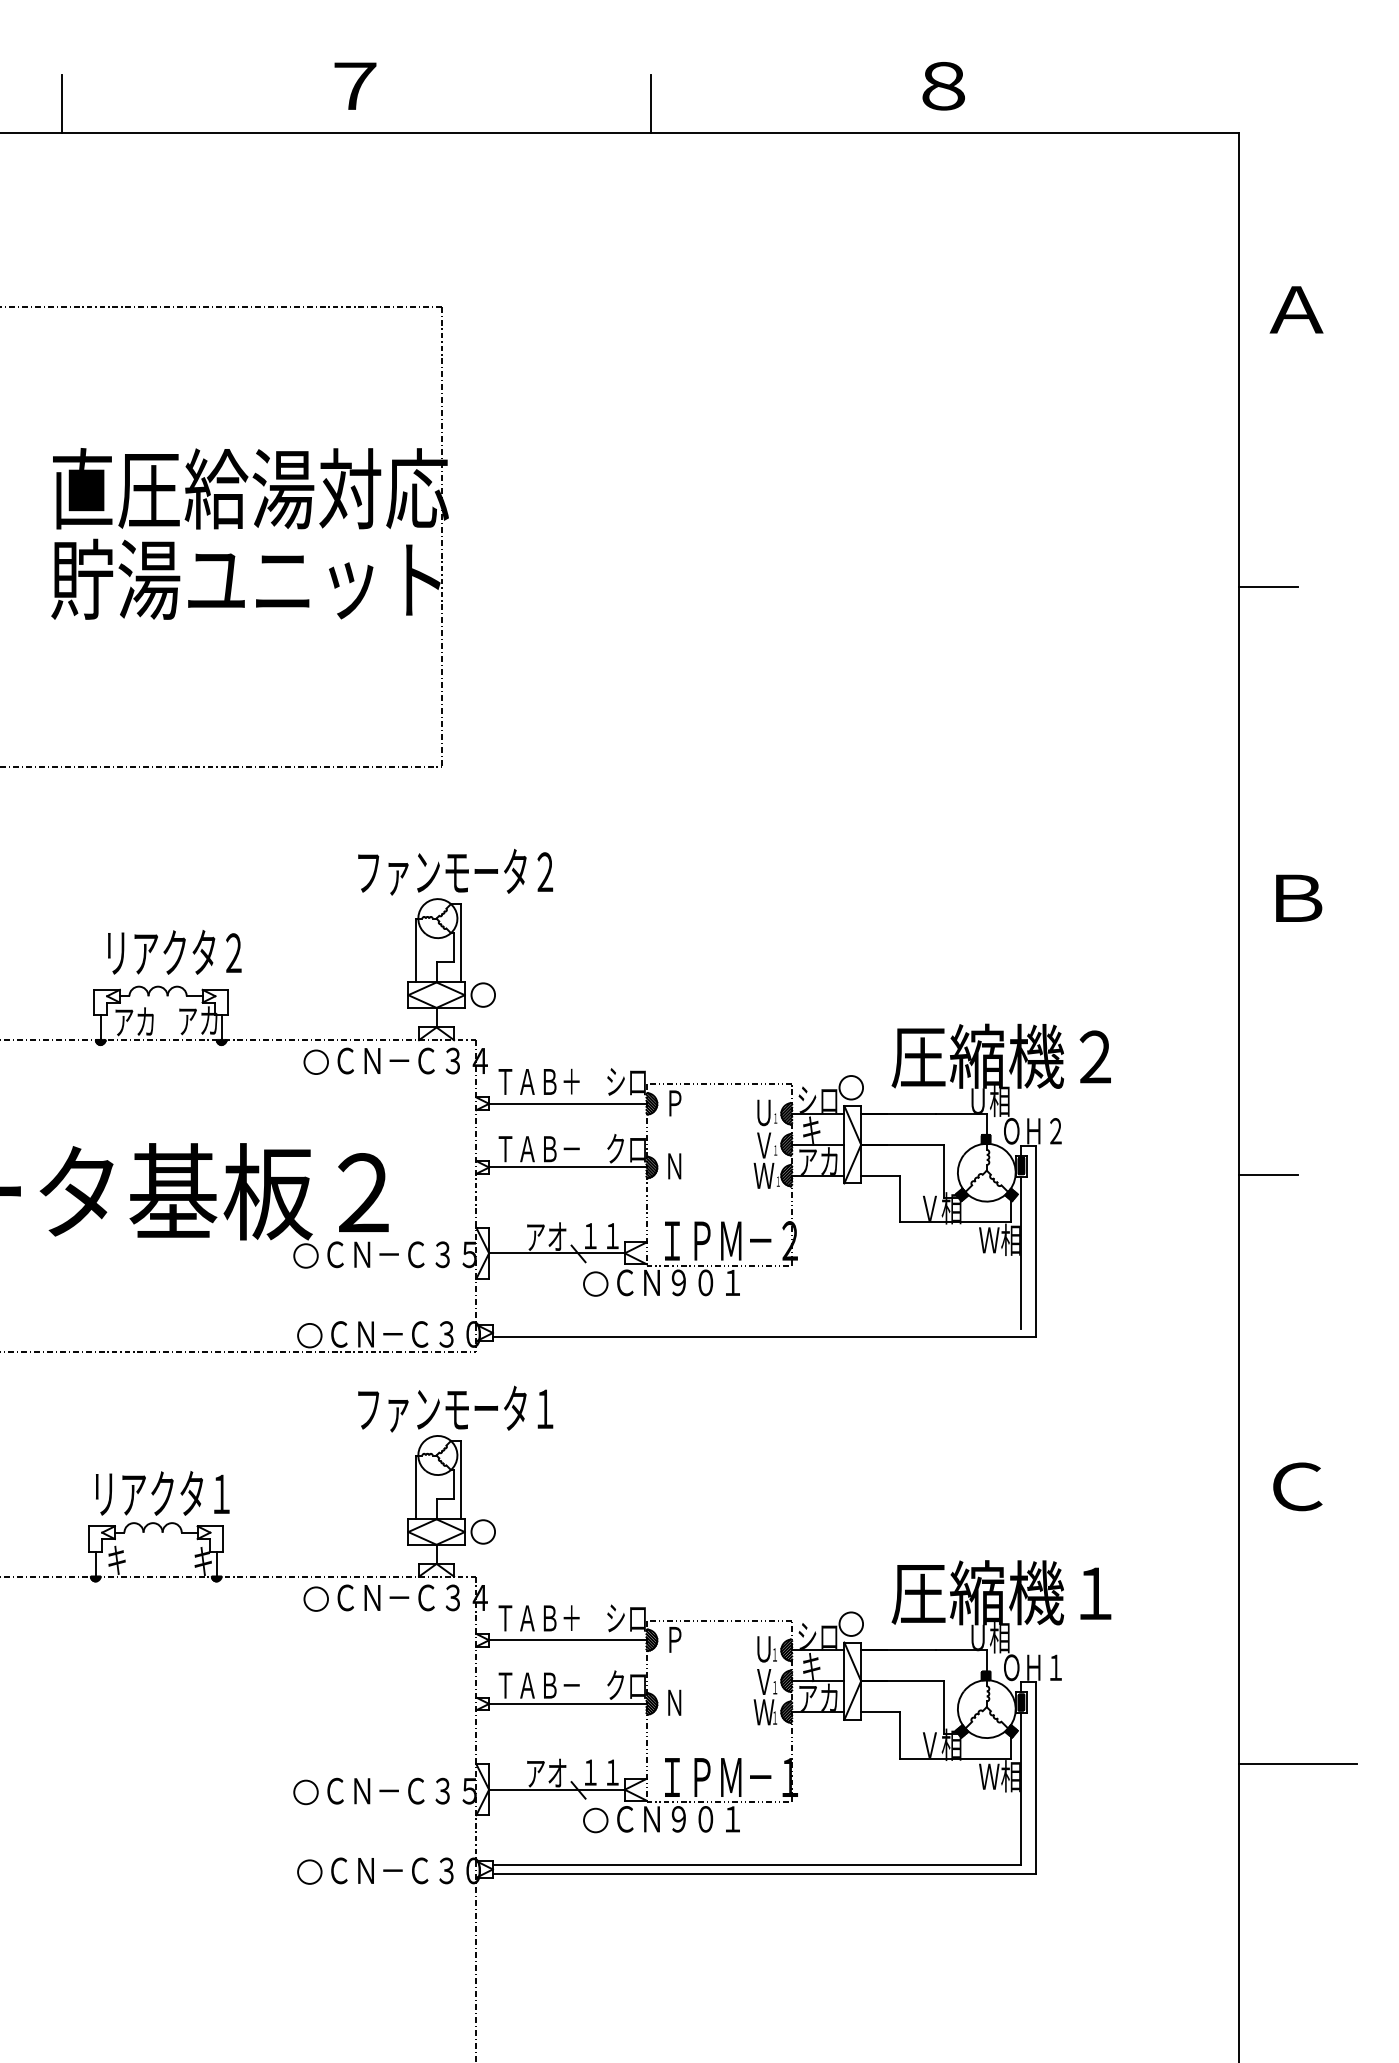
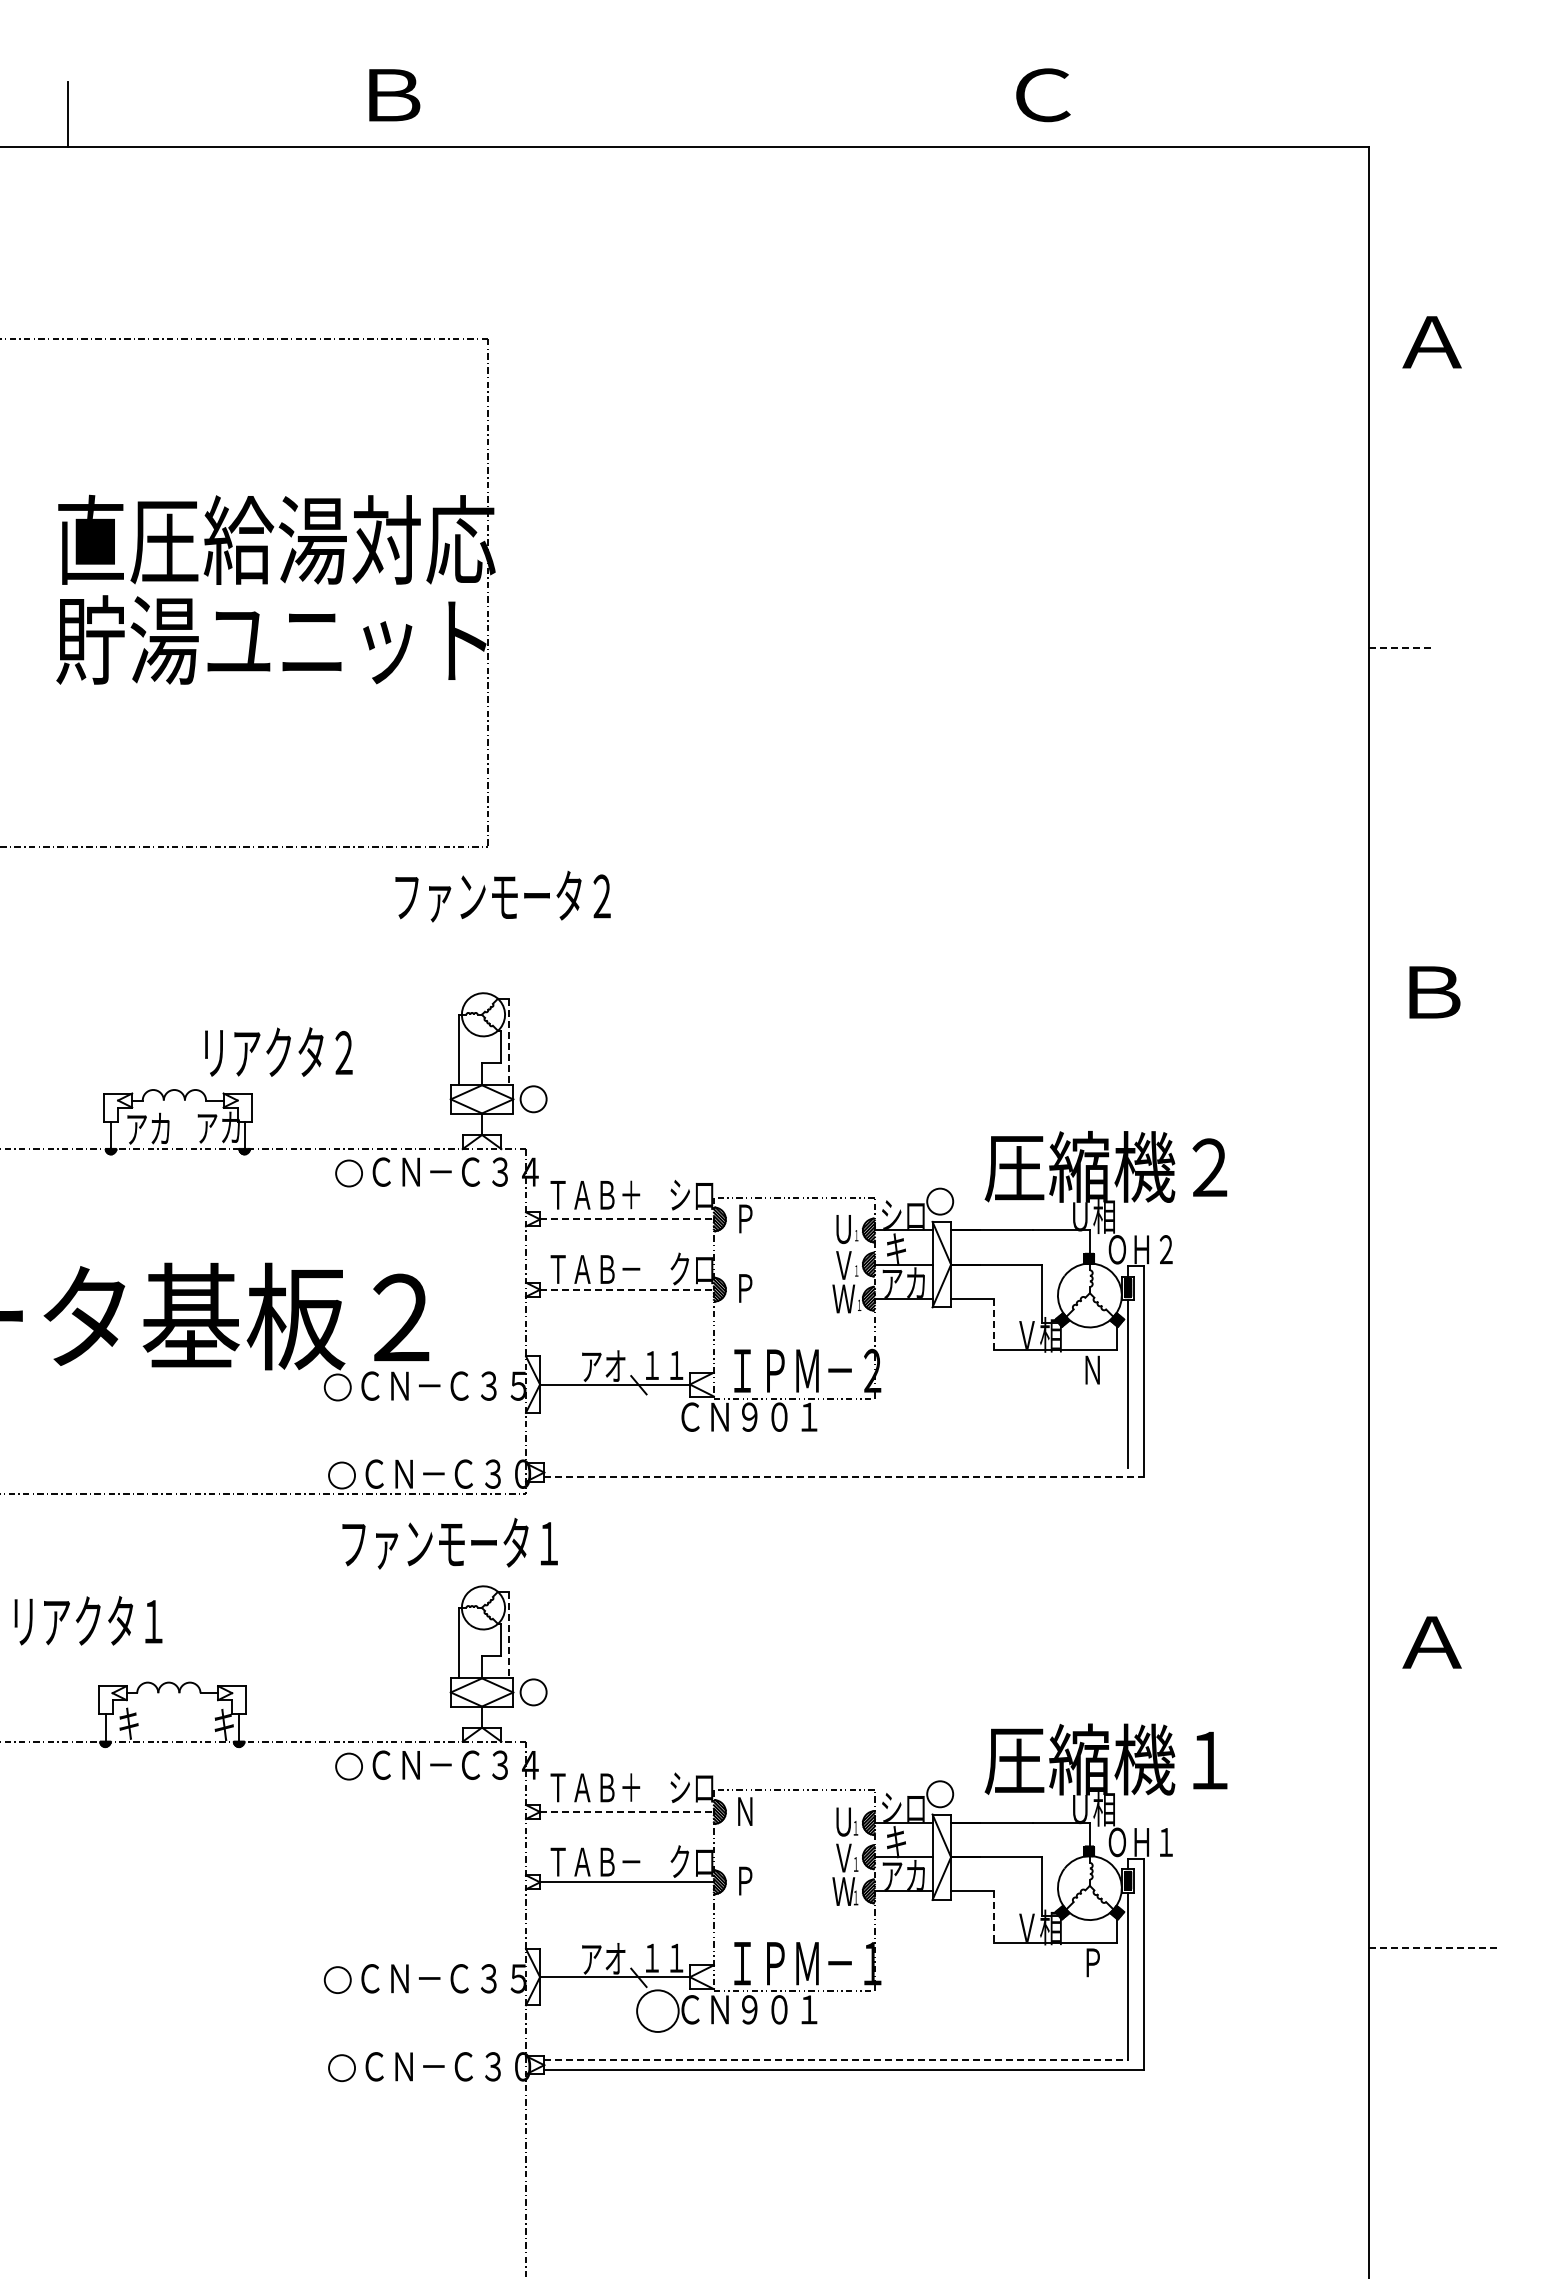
text: (357, 86) -> (394, 95), ７ -> Ｂ
text: (944, 86) -> (1043, 95), ８ -> Ｃ
line: (650, 103) -> (718, 114), removed
line: (1268, 586) -> (1401, 647), solid -> dashed
text: (455, 872) -> (502, 896), moved
line: (461, 943) -> (509, 1042), solid -> dashed
text: (174, 951) -> (278, 1051), moved
line: (568, 1103) -> (627, 1219), solid -> dashed
text: (675, 1166) -> (745, 1288), Ｎ -> Ｐ
line: (568, 1167) -> (627, 1289), solid -> dashed
line: (1267, 1175) -> (1400, 1298), removed
line: (900, 1198) -> (994, 1324), solid -> dashed
text: (999, 1239) -> (1103, 1369), Ｗ相 -> Ｎ
circle: (595, 1284) -> (657, 1418), removed
line: (764, 1337) -> (844, 1477), solid -> dashed
text: (455, 1408) -> (449, 1543), moved
line: (461, 1480) -> (509, 1635), solid -> dashed
text: (1296, 1486) -> (1431, 1642), Ｃ -> Ａ
text: (162, 1493) -> (88, 1620), moved
text: (675, 1639) -> (745, 1811), Ｐ -> Ｎ
line: (568, 1640) -> (627, 1812), solid -> dashed
text: (675, 1702) -> (745, 1880), Ｎ -> Ｐ
line: (900, 1735) -> (994, 1917), solid -> dashed
line: (1298, 1763) -> (1434, 1948), solid -> dashed
text: (999, 1776) -> (1103, 1962), Ｗ相 -> Ｐ
circle: (595, 1820) -> (657, 2011), size x1.6
line: (757, 1865) -> (836, 2060), solid -> dashed

